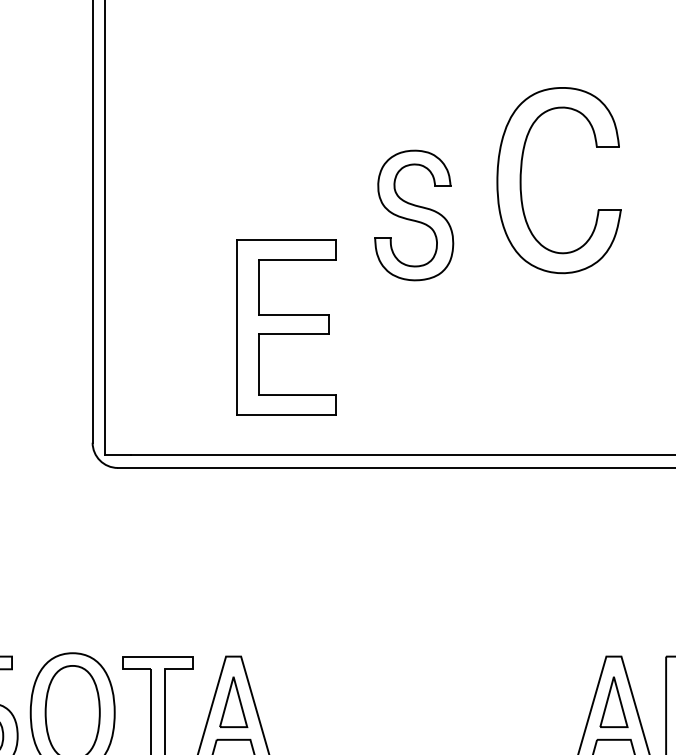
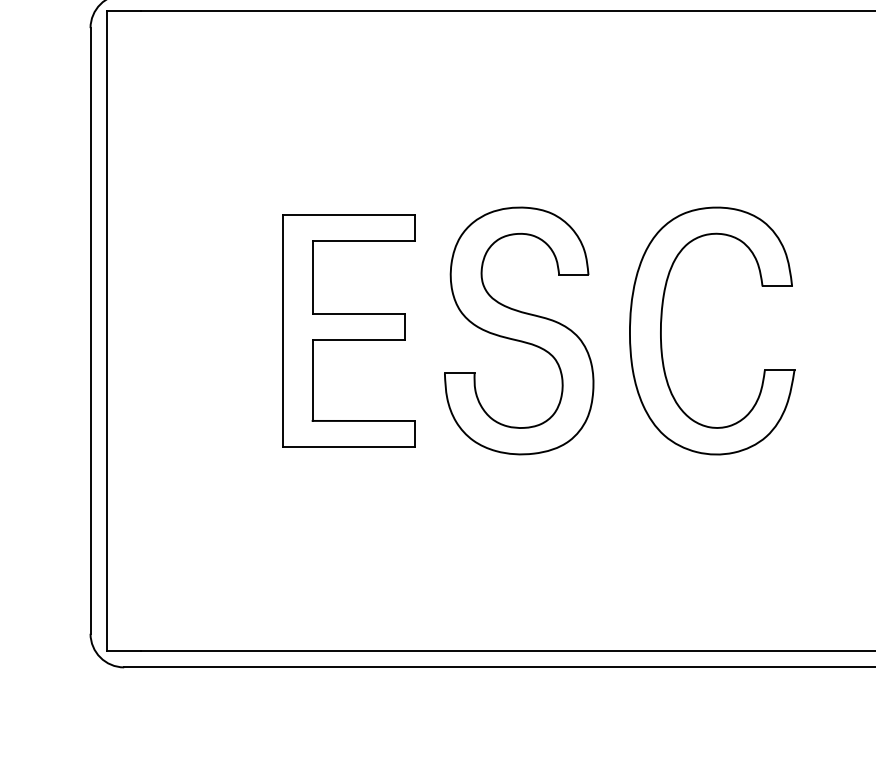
part: (521, 180) -> (662, 330), moved
part: (413, 215) -> (518, 330), size x1.43
part: (286, 327) -> (348, 330), moved

